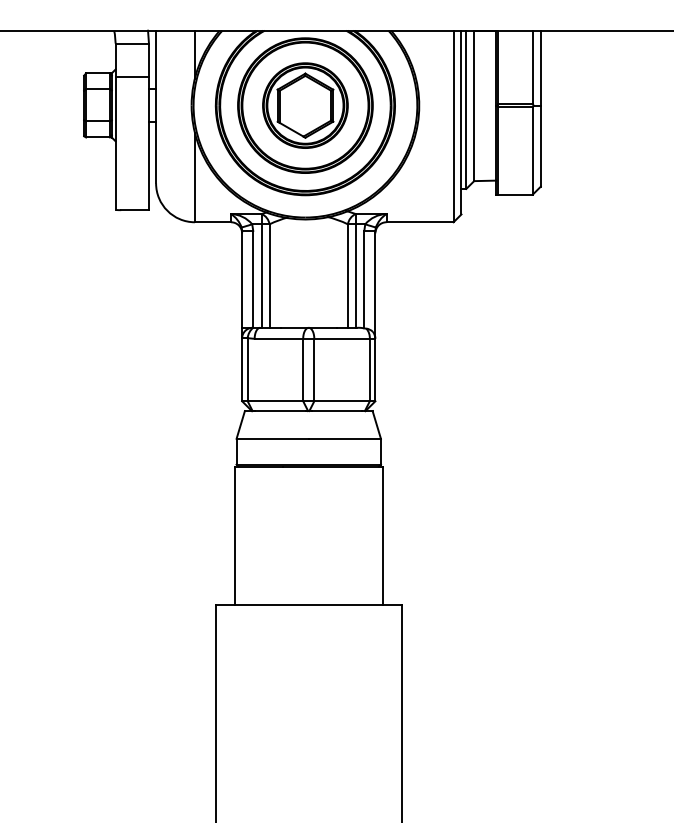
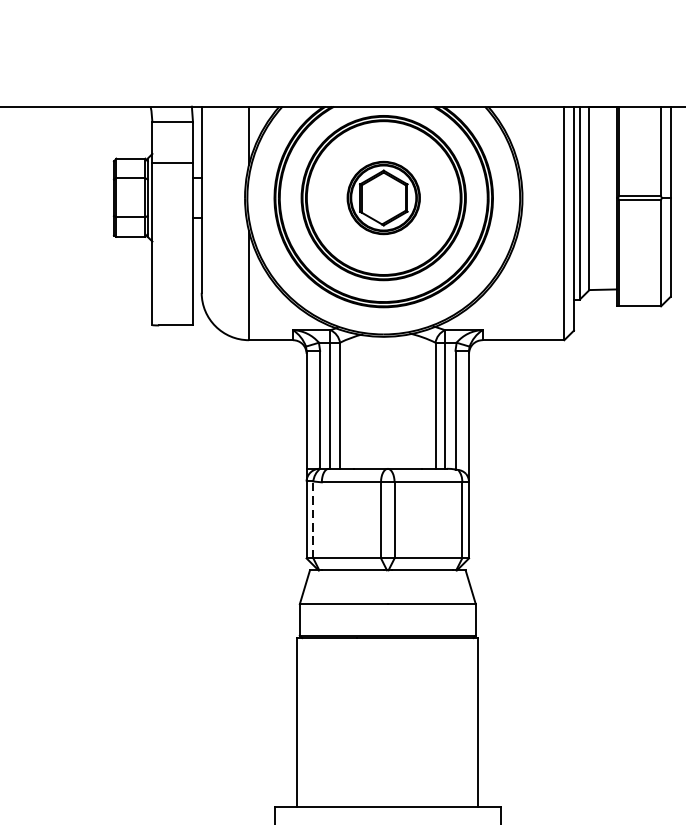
part: (305, 105) -> (383, 197), size x0.7
line: (247, 369) -> (313, 519), solid -> dashed

